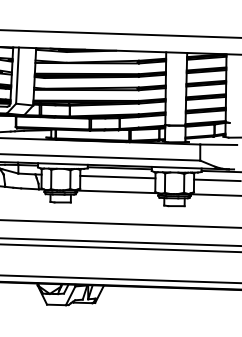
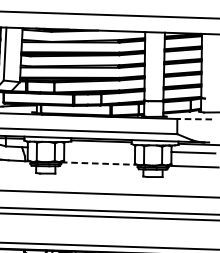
line: (218, 144) -> (194, 118), solid -> dashed
line: (117, 176) -> (99, 149), removed
line: (117, 191) -> (99, 163), solid -> dashed

